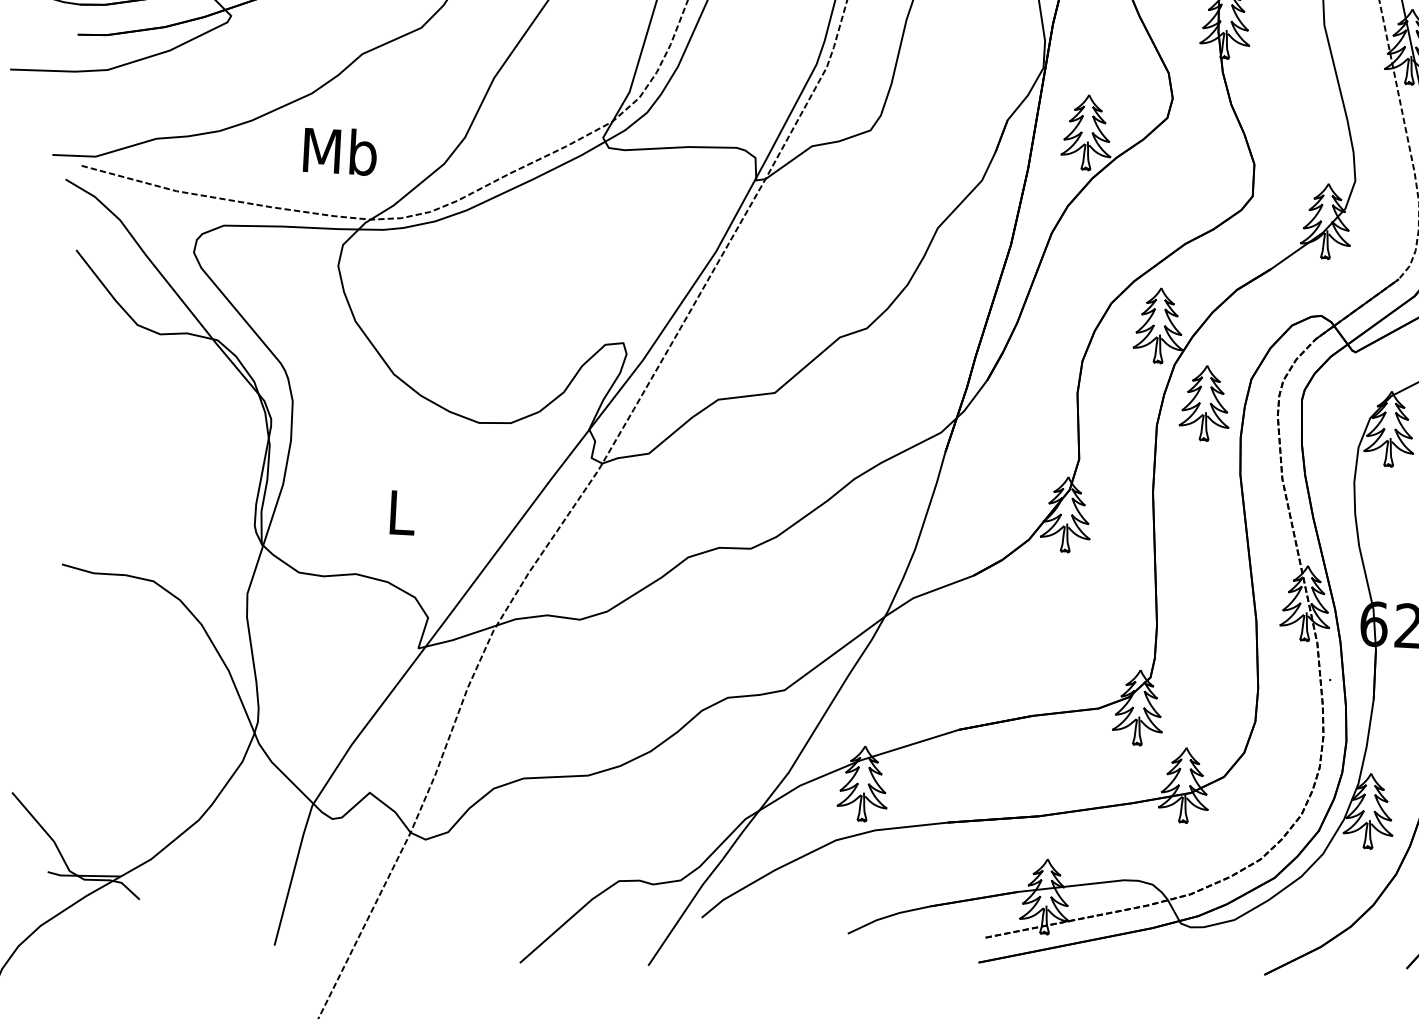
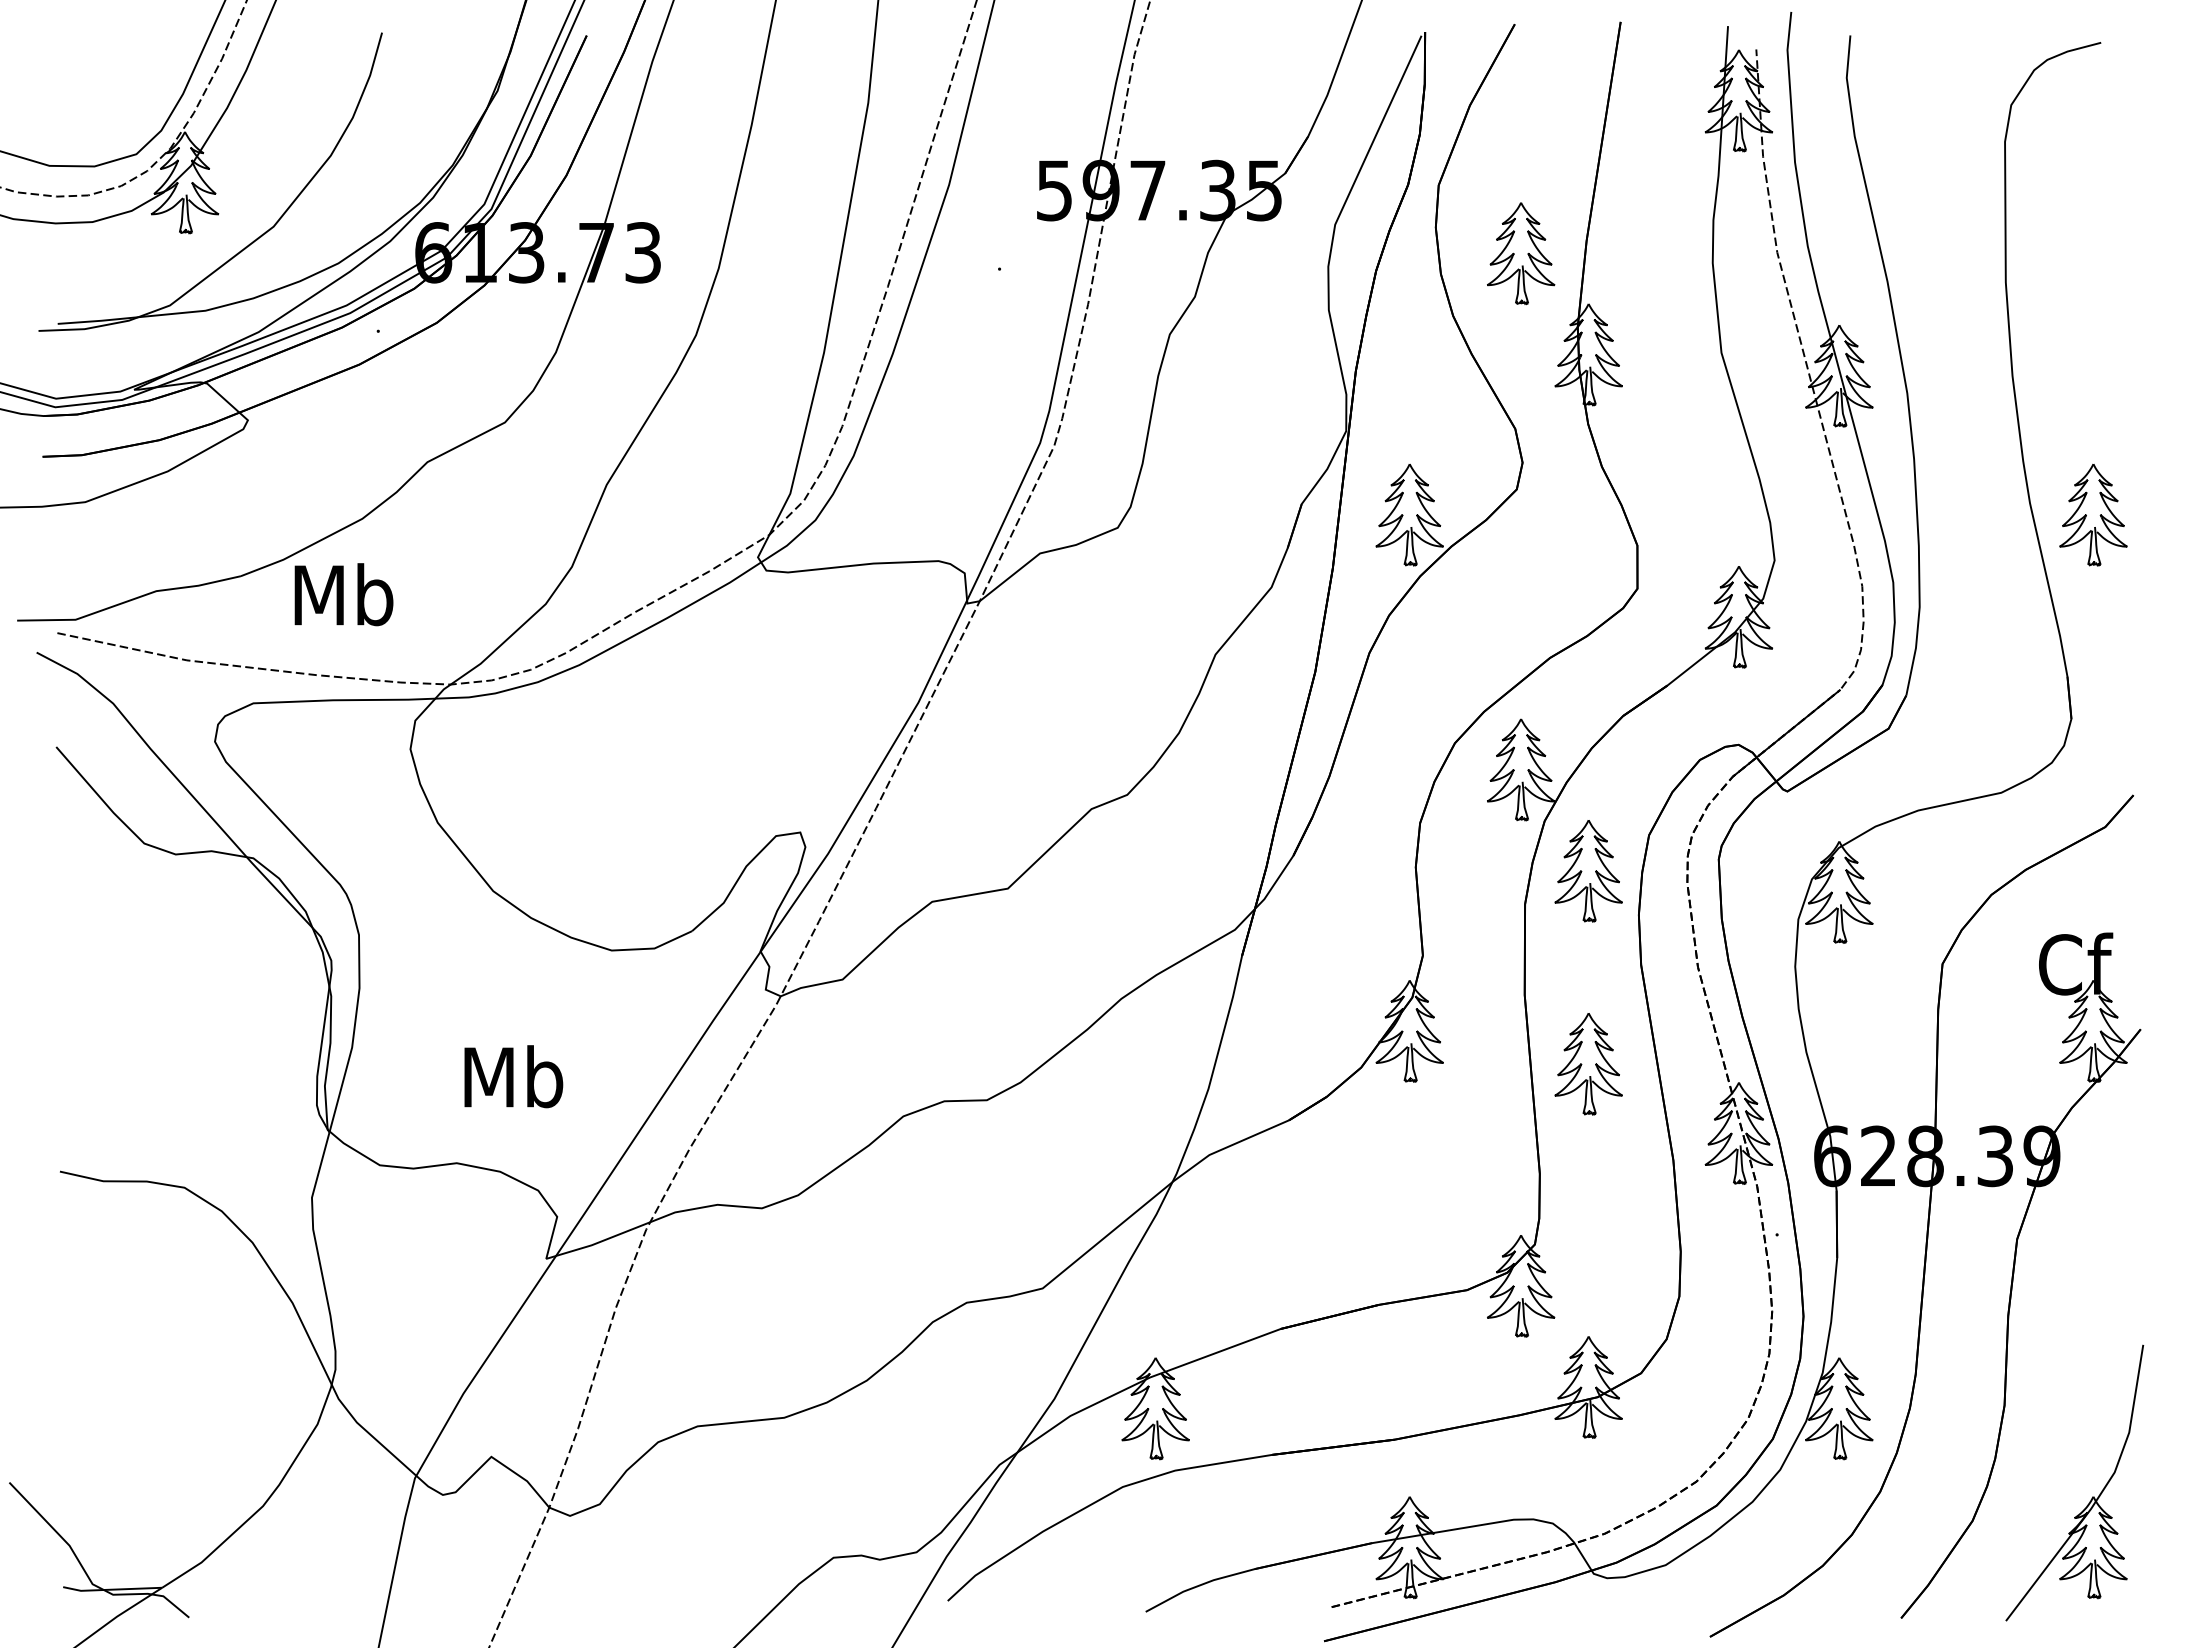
text: (340, 151) -> (343, 594), moved
text: (401, 512) -> (513, 1076), L -> Mb
part: (1197, 546) -> (1588, 1064), added

